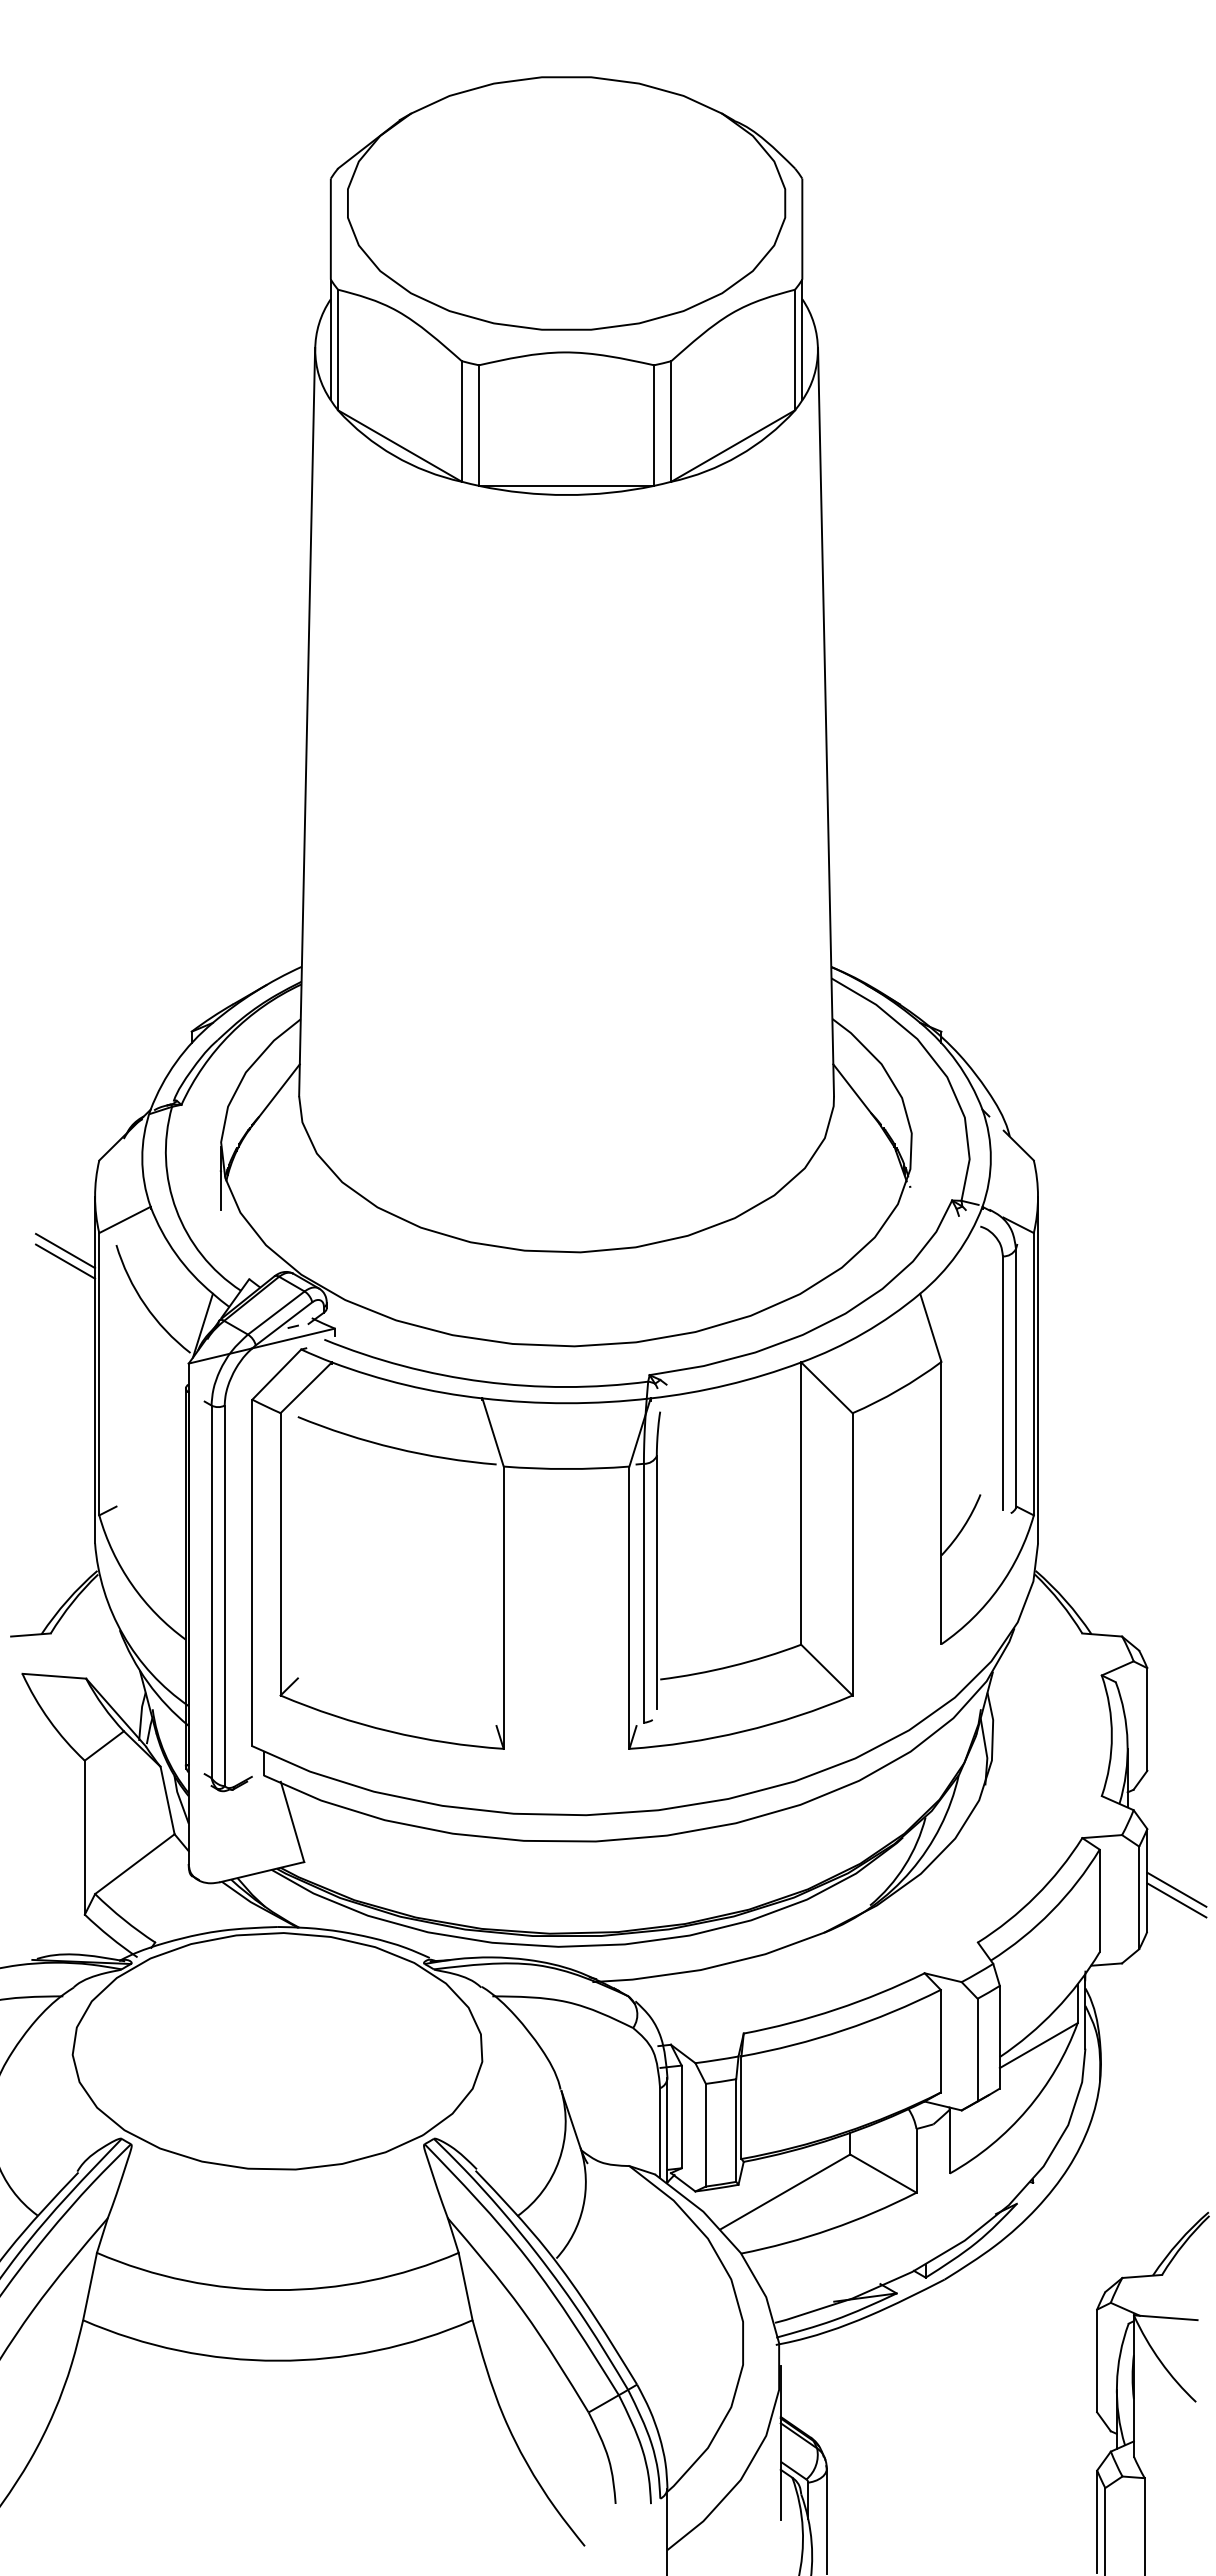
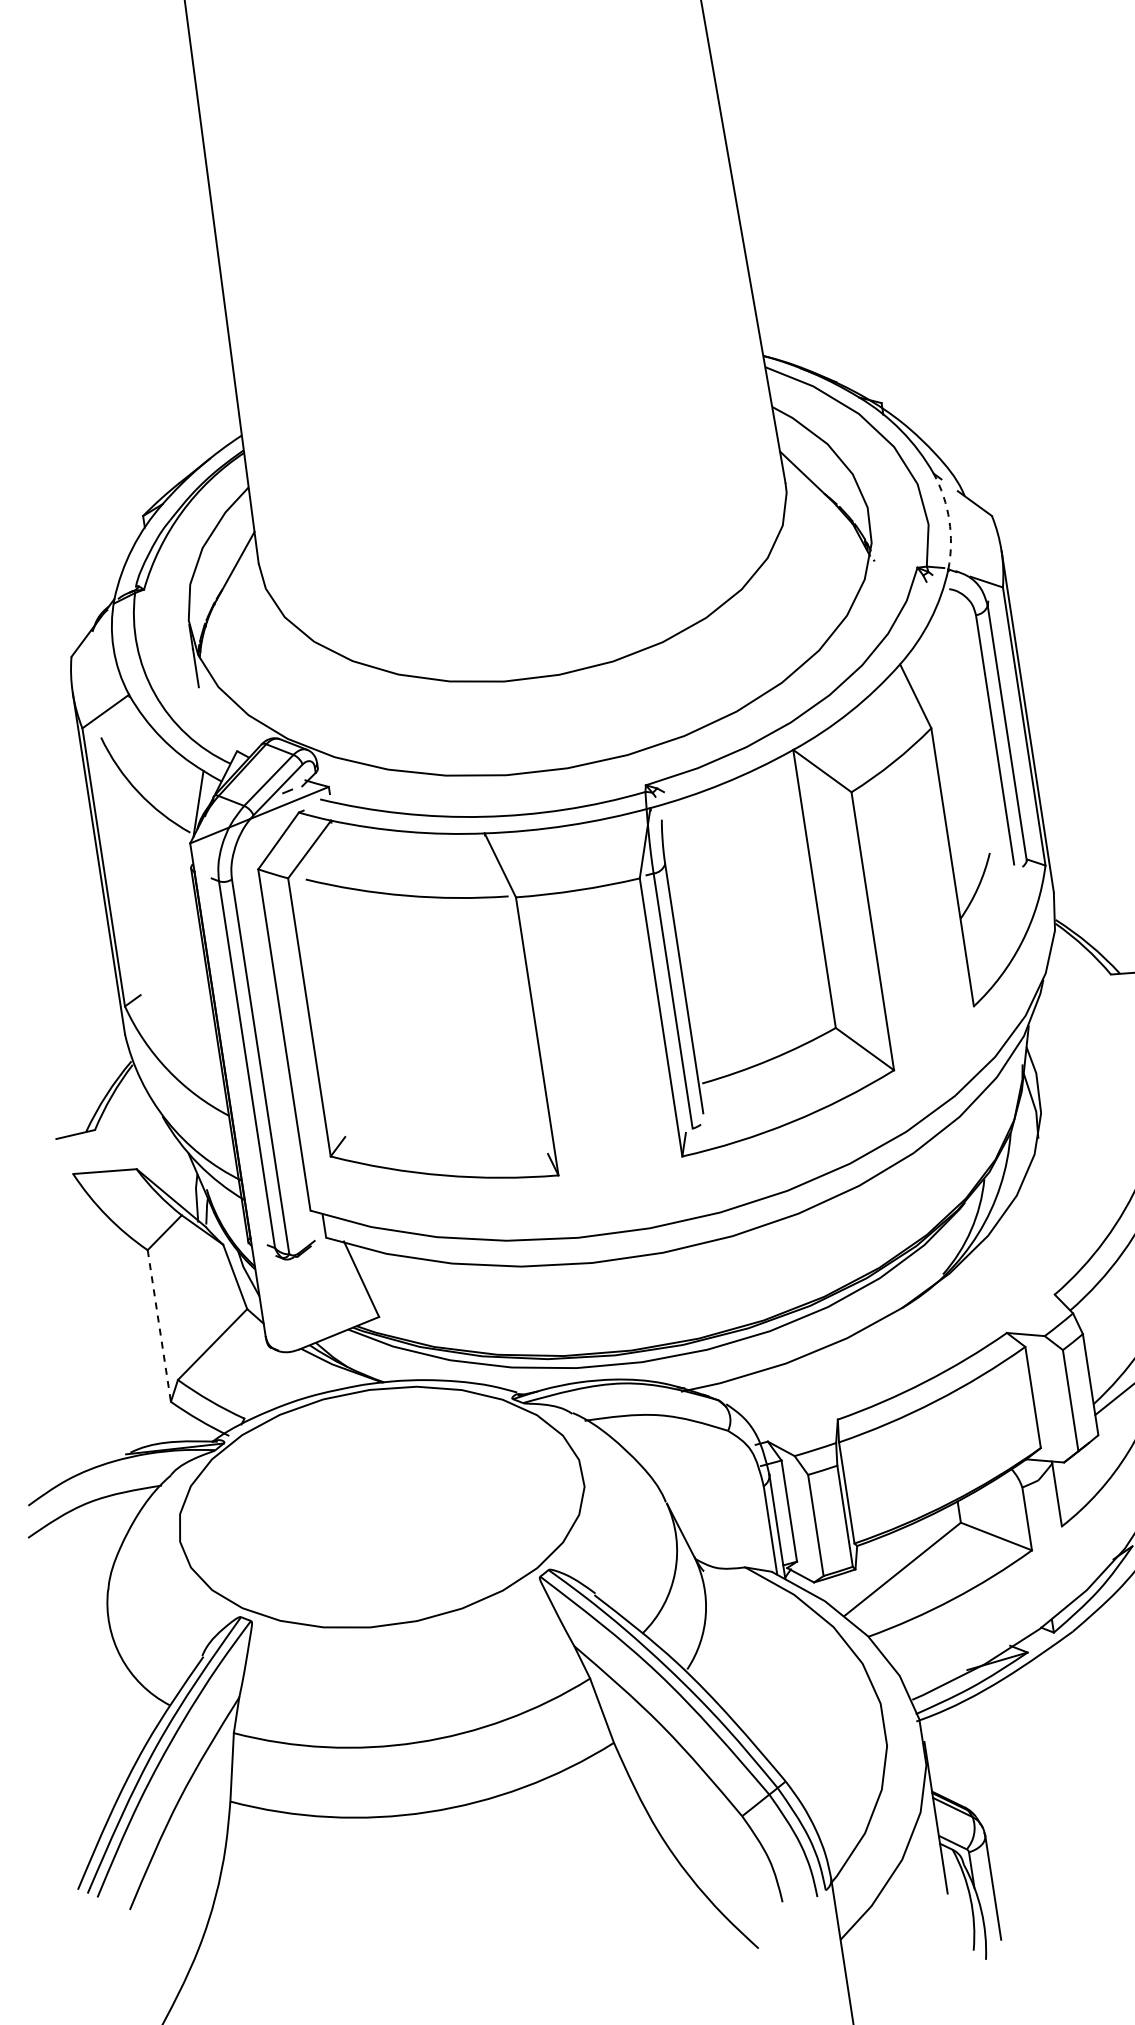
arc: (990, 1158) -> (948, 520), solid -> dashed
line: (65, 1250) -> (51, 750), removed
line: (65, 1261) -> (53, 761), removed
line: (84, 1838) -> (159, 1326), solid -> dashed

